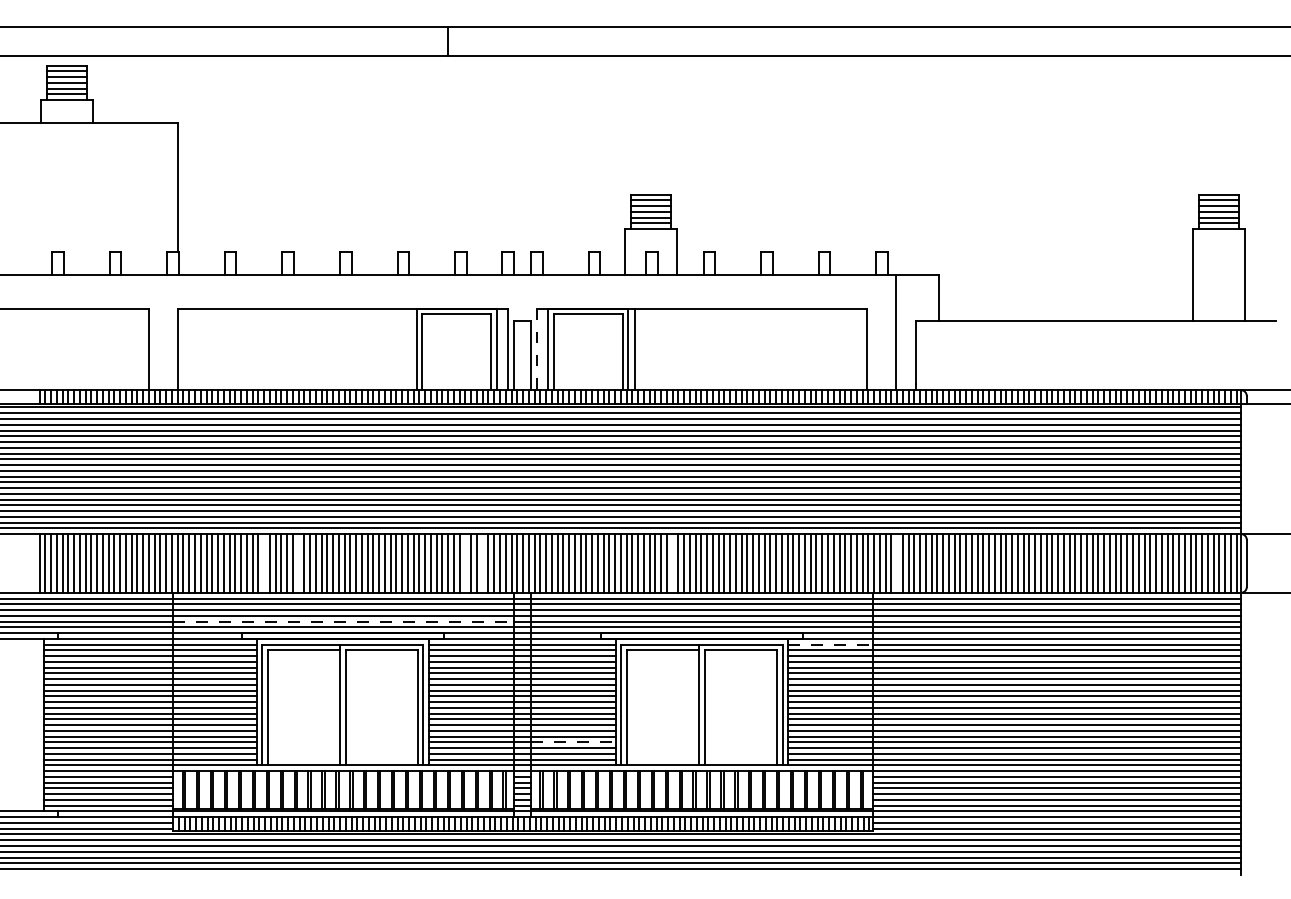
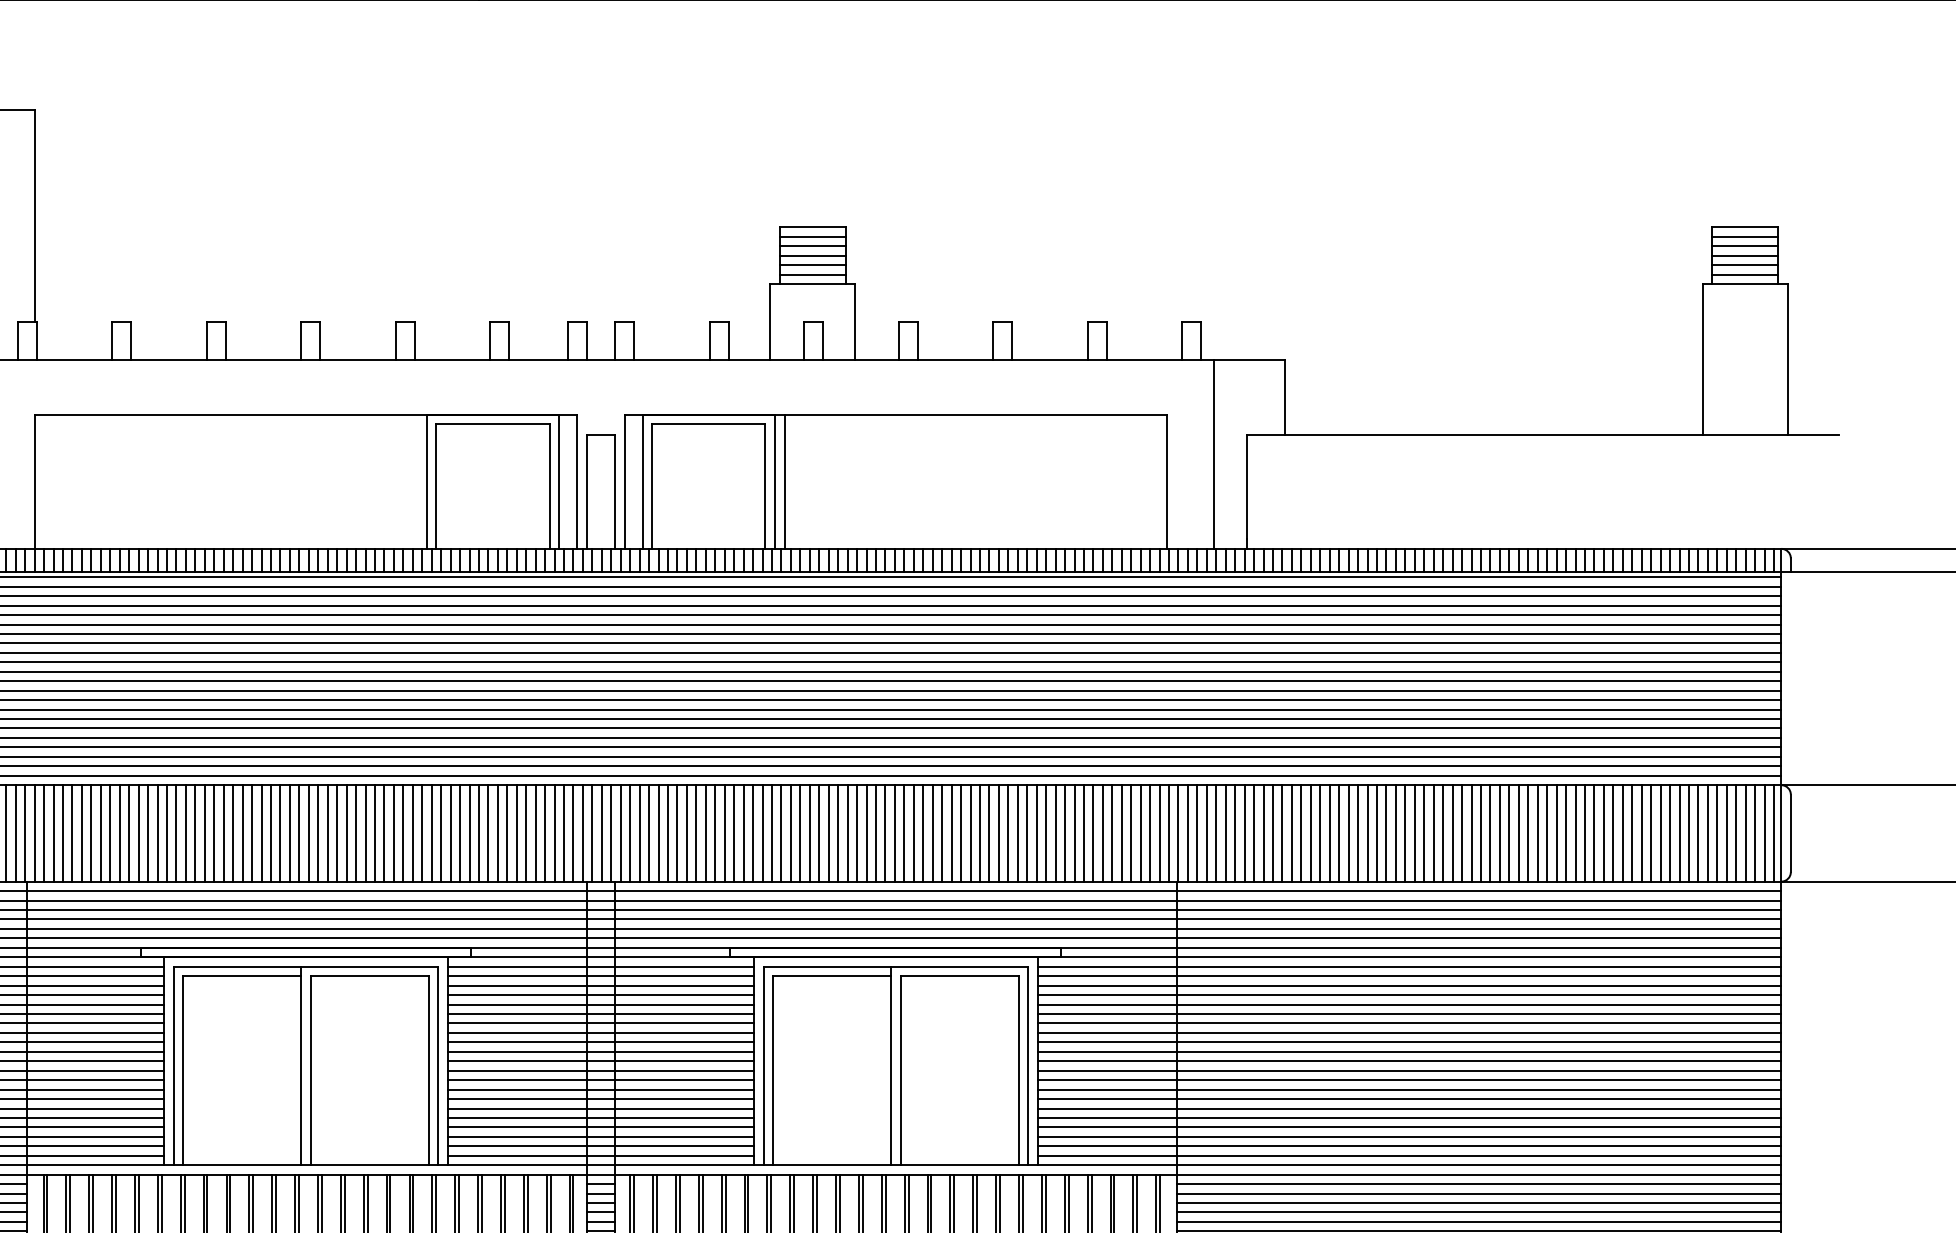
line: (536, 349) -> (624, 481), dashed -> solid
line: (264, 563) -> (177, 833), added
line: (298, 563) -> (233, 833), added
line: (465, 563) -> (507, 833), added
line: (482, 563) -> (535, 833), added
line: (672, 563) -> (847, 833), added
line: (897, 563) -> (1217, 833), added
line: (343, 621) -> (306, 928), dashed -> solid
line: (831, 644) -> (1108, 966), dashed -> solid
line: (573, 742) -> (684, 1127), dashed -> solid

